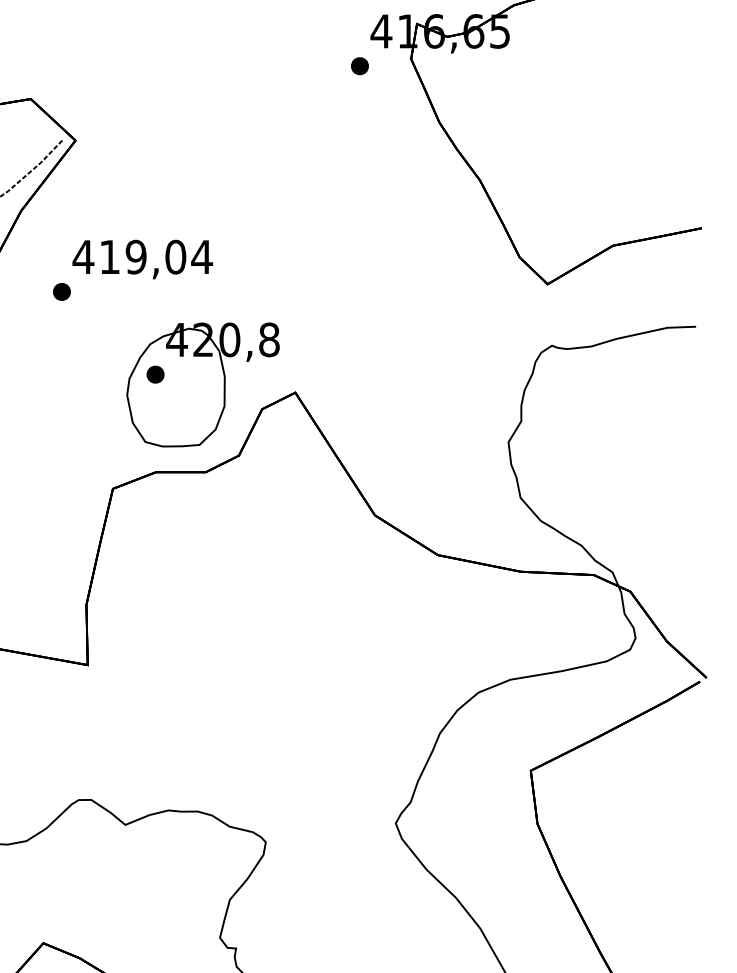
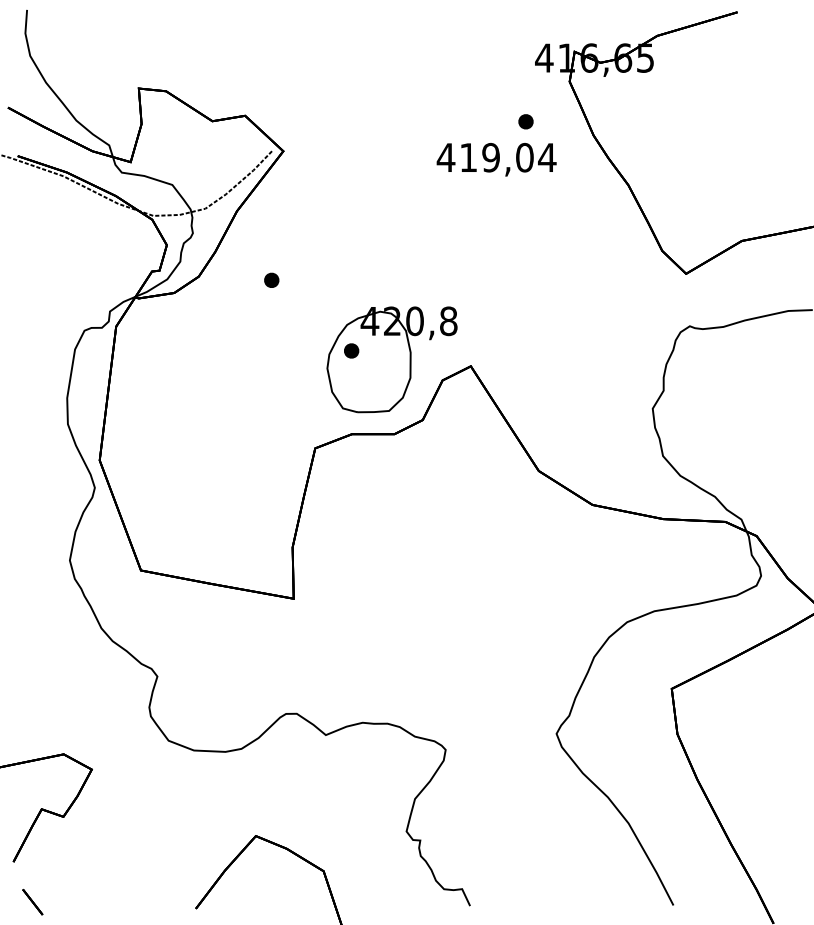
part: (359, 65) -> (525, 121), moved
text: (142, 259) -> (496, 159), moved

